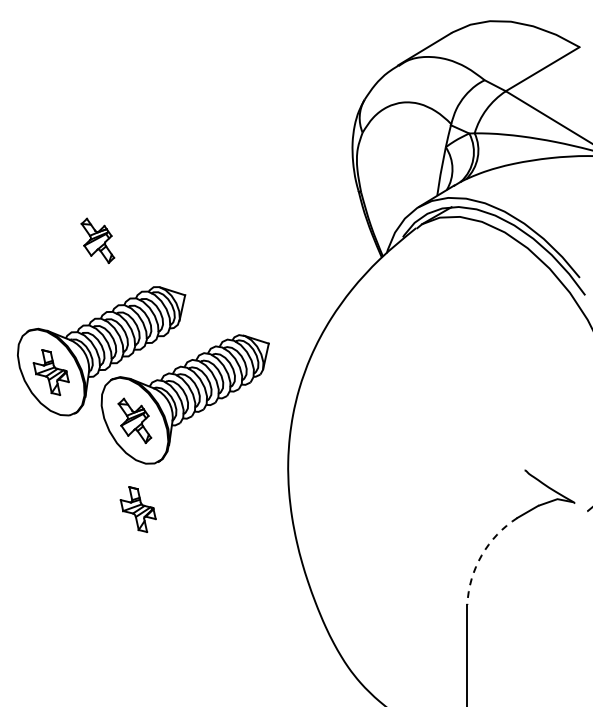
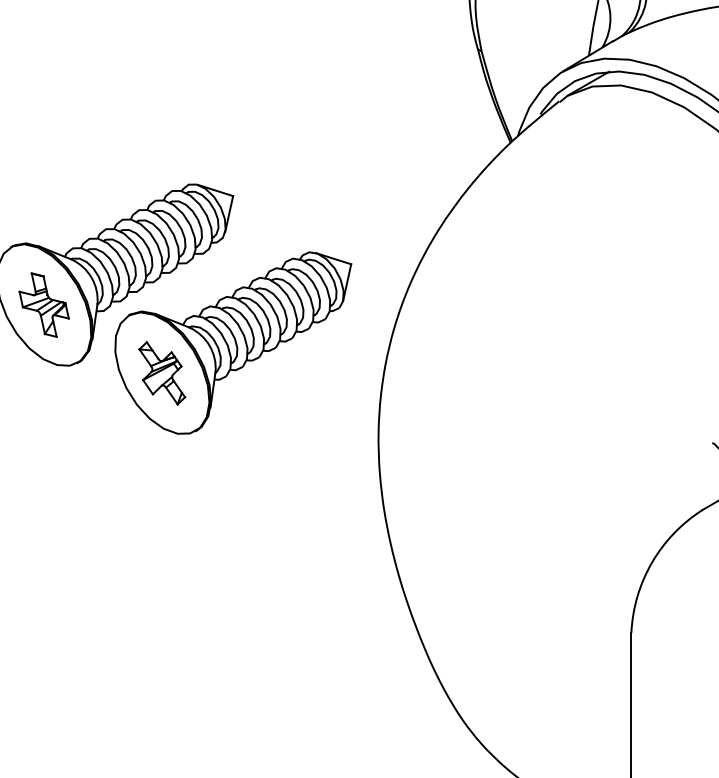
part: (97, 240) -> (109, 118), removed
part: (137, 509) -> (165, 498), removed
arc: (481, 555) -> (651, 563), dashed -> solid

